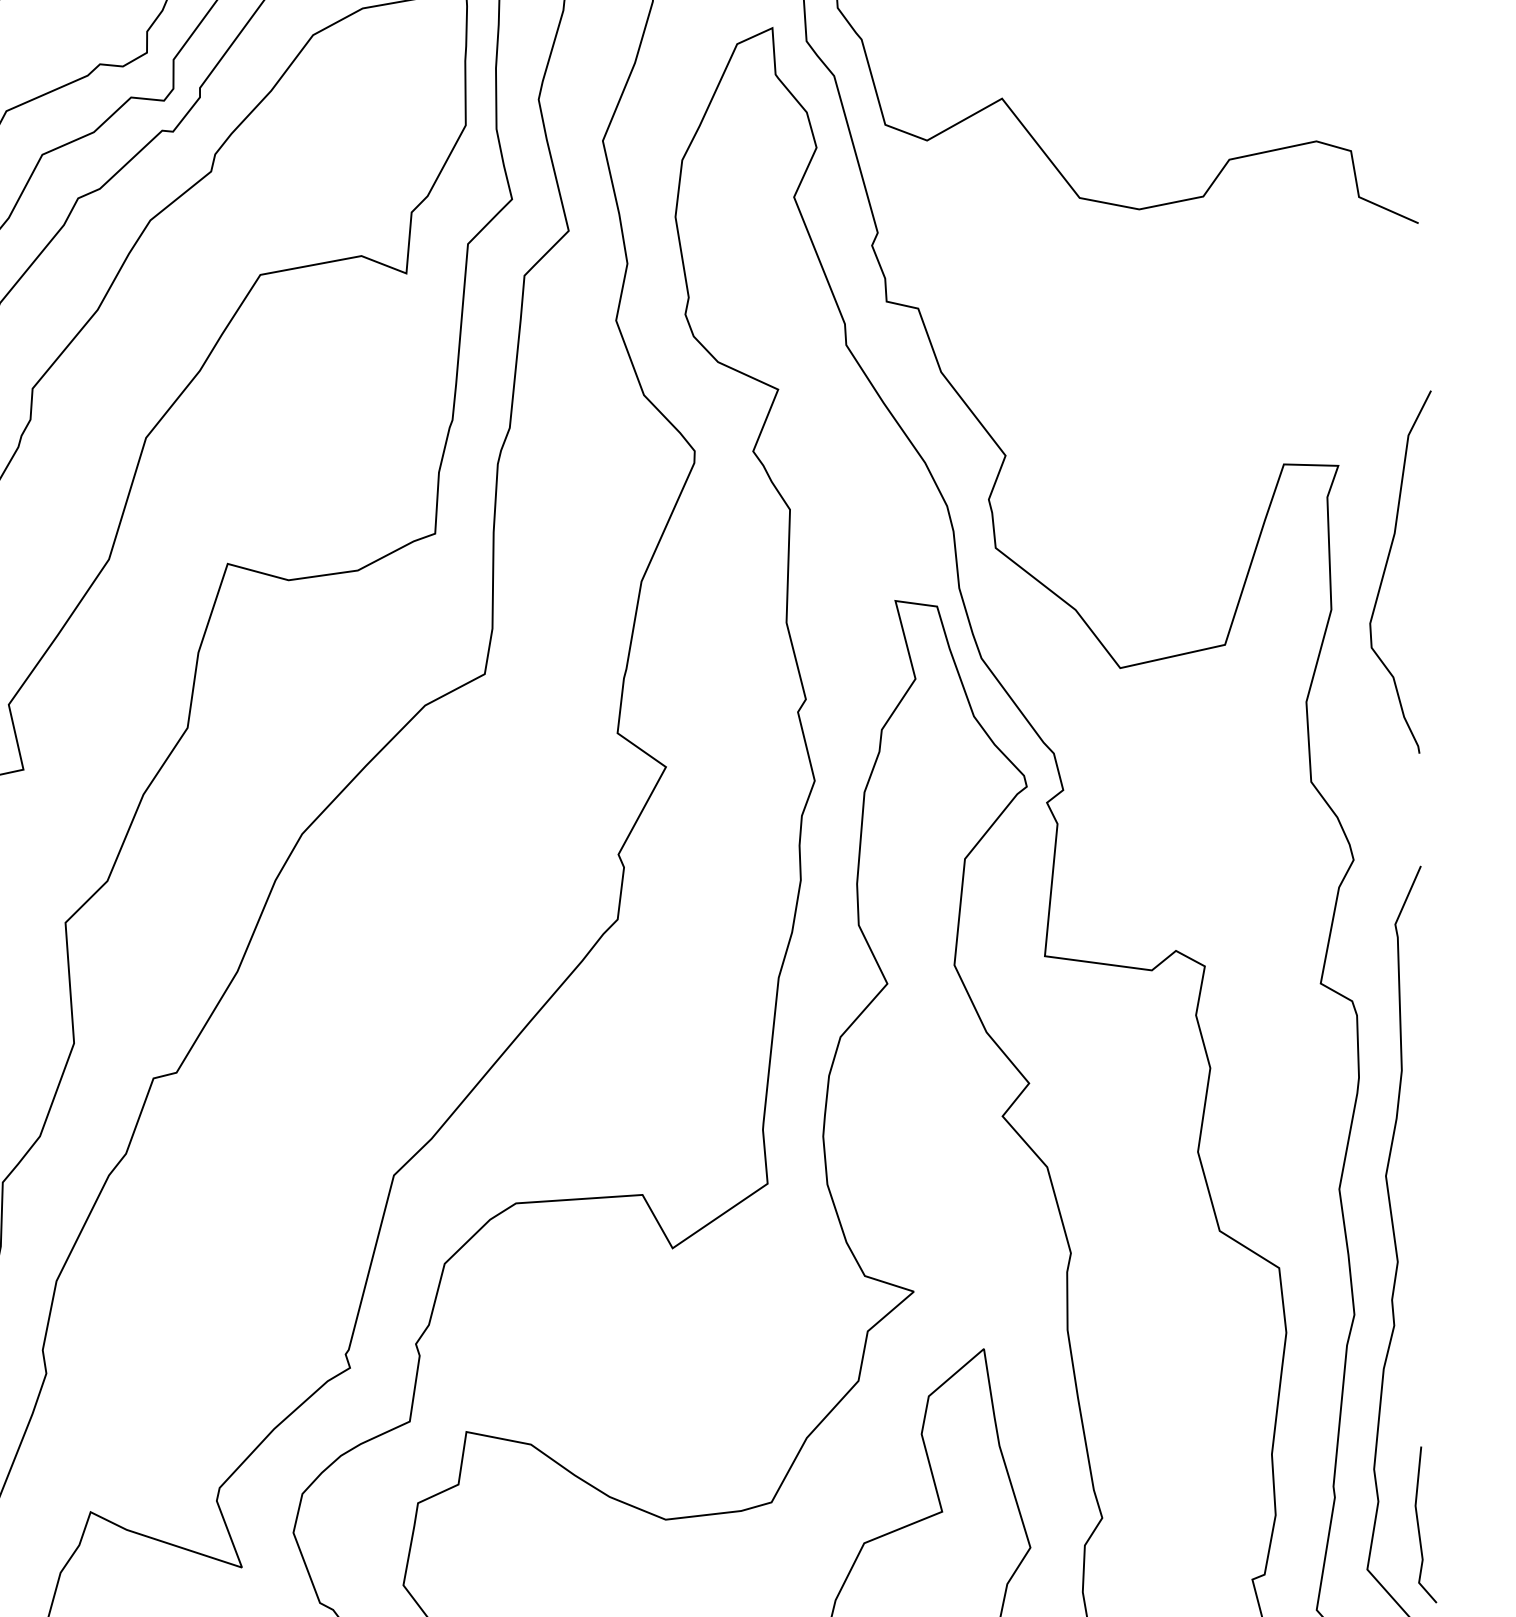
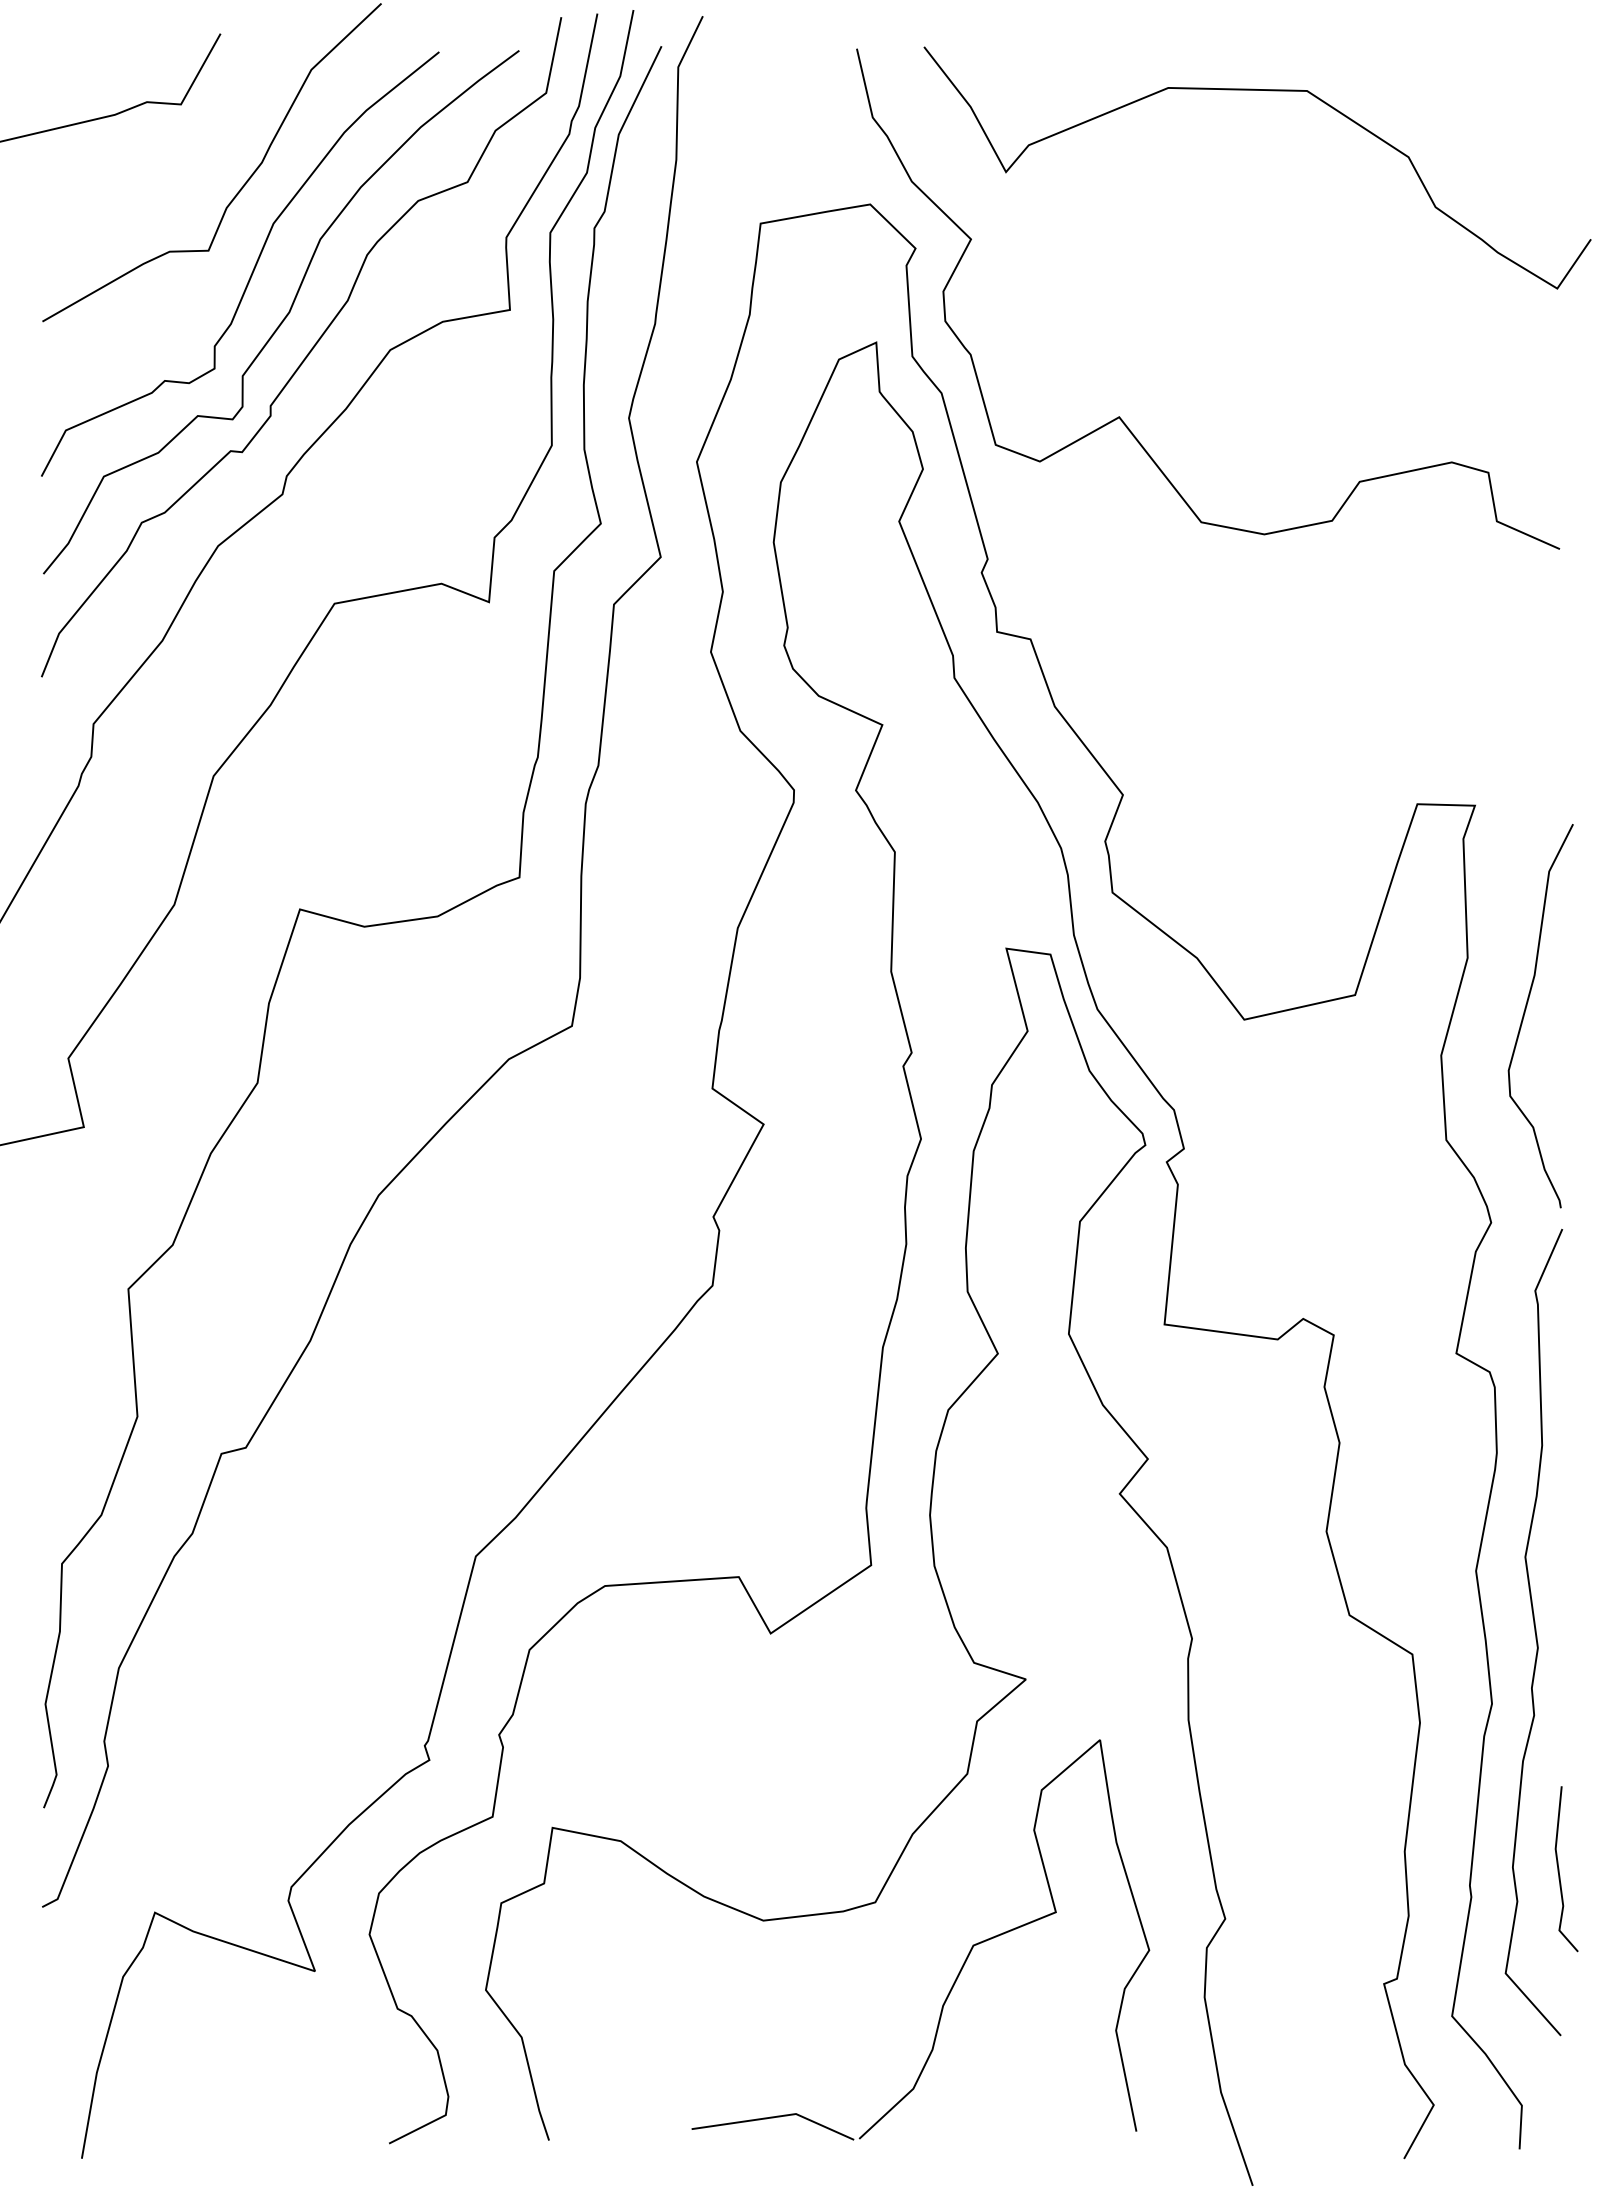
curve: (1386, 569) -> (1525, 1013), moved
line: (1419, 1525) -> (1559, 1869), moved

